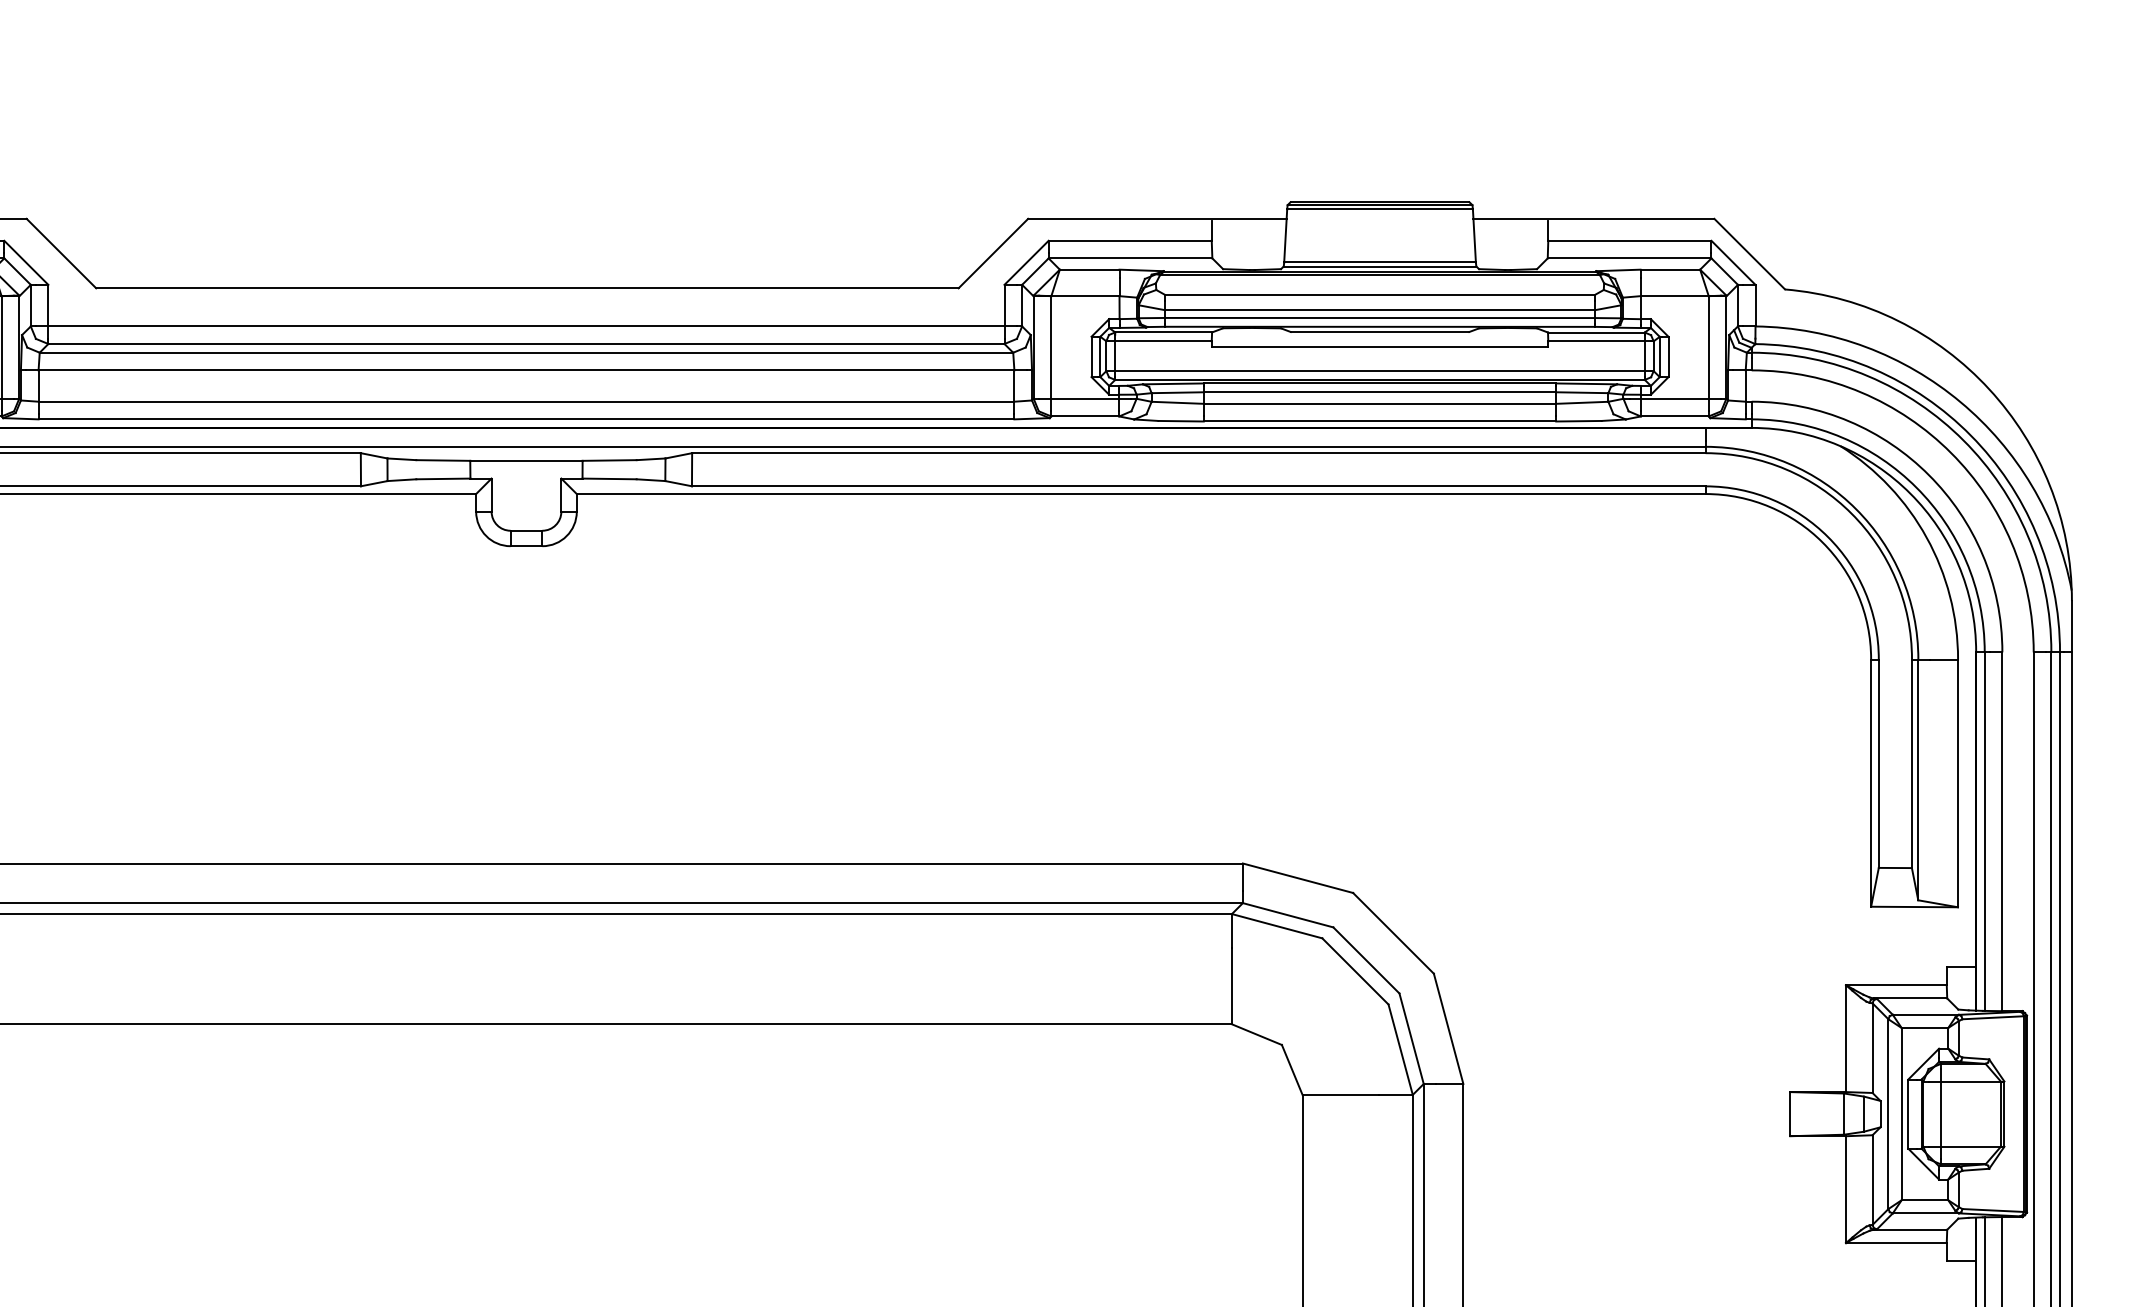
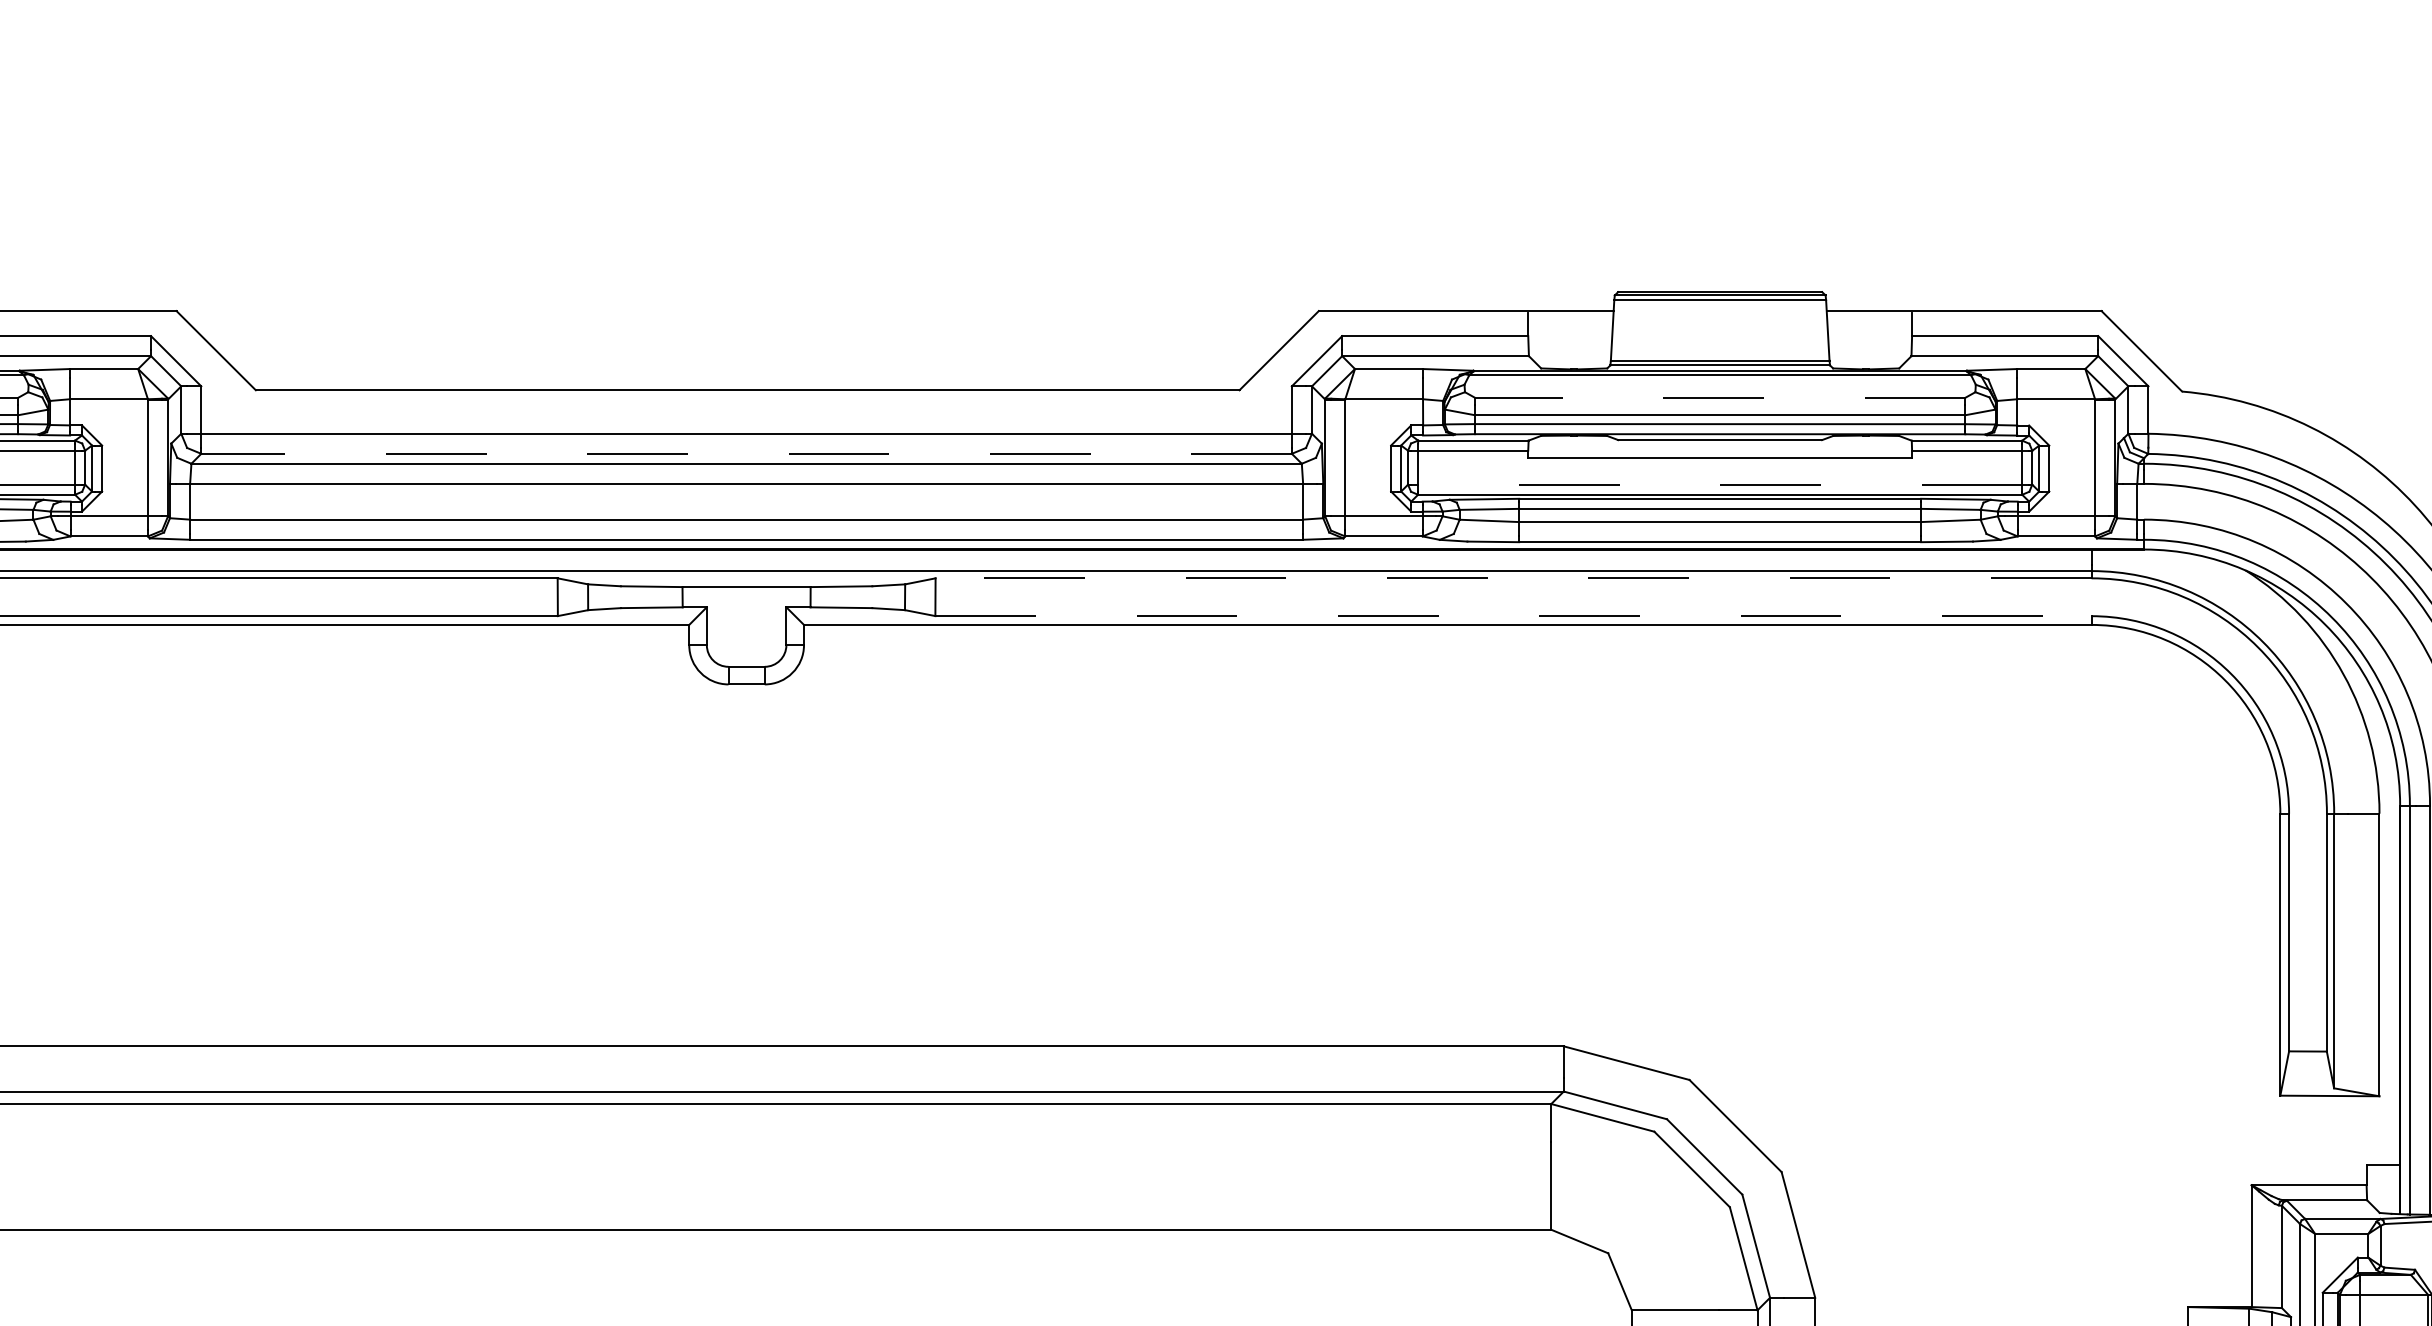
line: (1380, 294) -> (1720, 397), solid -> dashed
line: (525, 344) -> (745, 454), solid -> dashed
line: (1380, 371) -> (1720, 485), solid -> dashed
line: (1198, 453) -> (1513, 578), solid -> dashed
line: (1198, 486) -> (1513, 616), solid -> dashed

